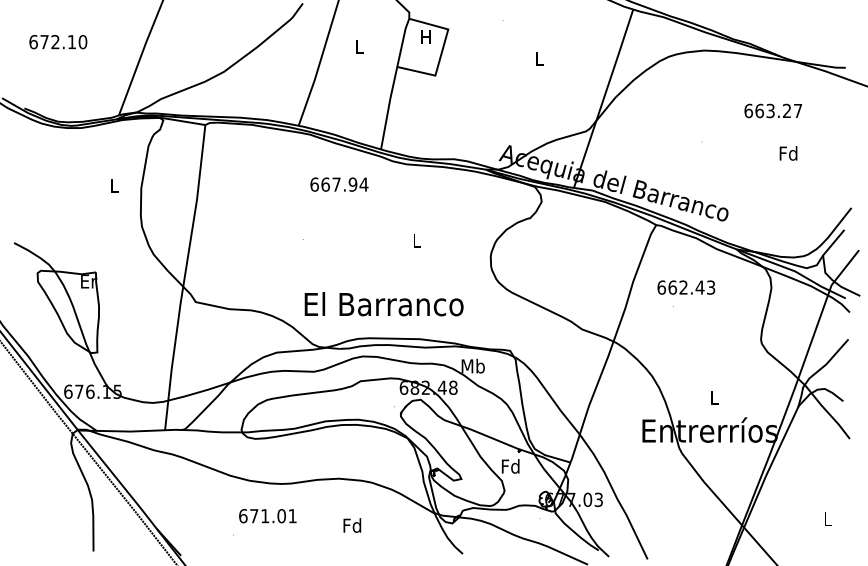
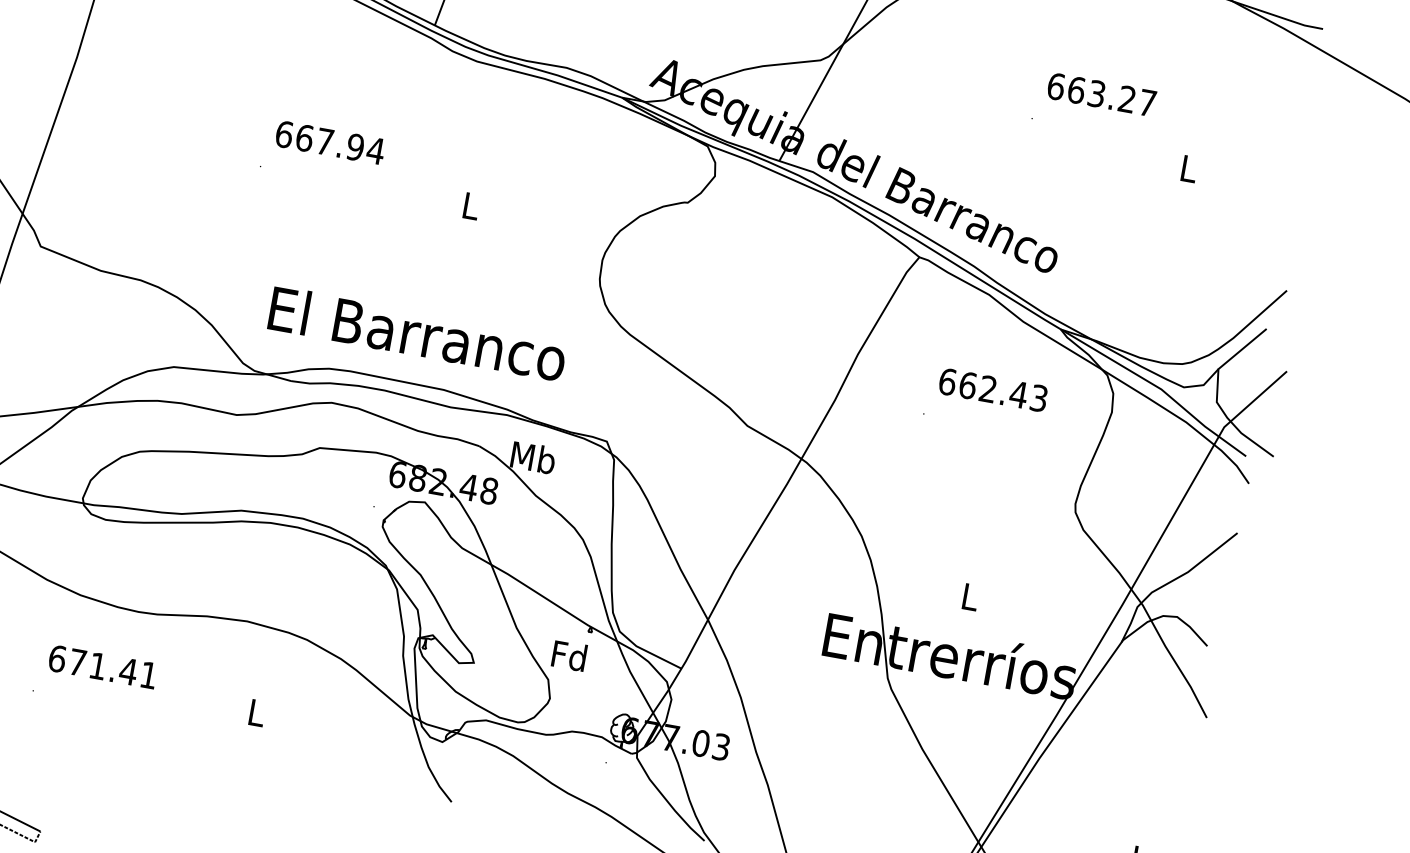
text: (772, 110) -> (1100, 93), moved
text: (788, 153) -> (1188, 168), Fd -> L
text: (339, 184) -> (330, 142), moved
text: (686, 287) -> (993, 389), moved
text: (383, 304) -> (416, 333), moved
text: (281, 516) -> (128, 672), 671.01 -> 671.41
text: (352, 525) -> (256, 712), Fd -> L

